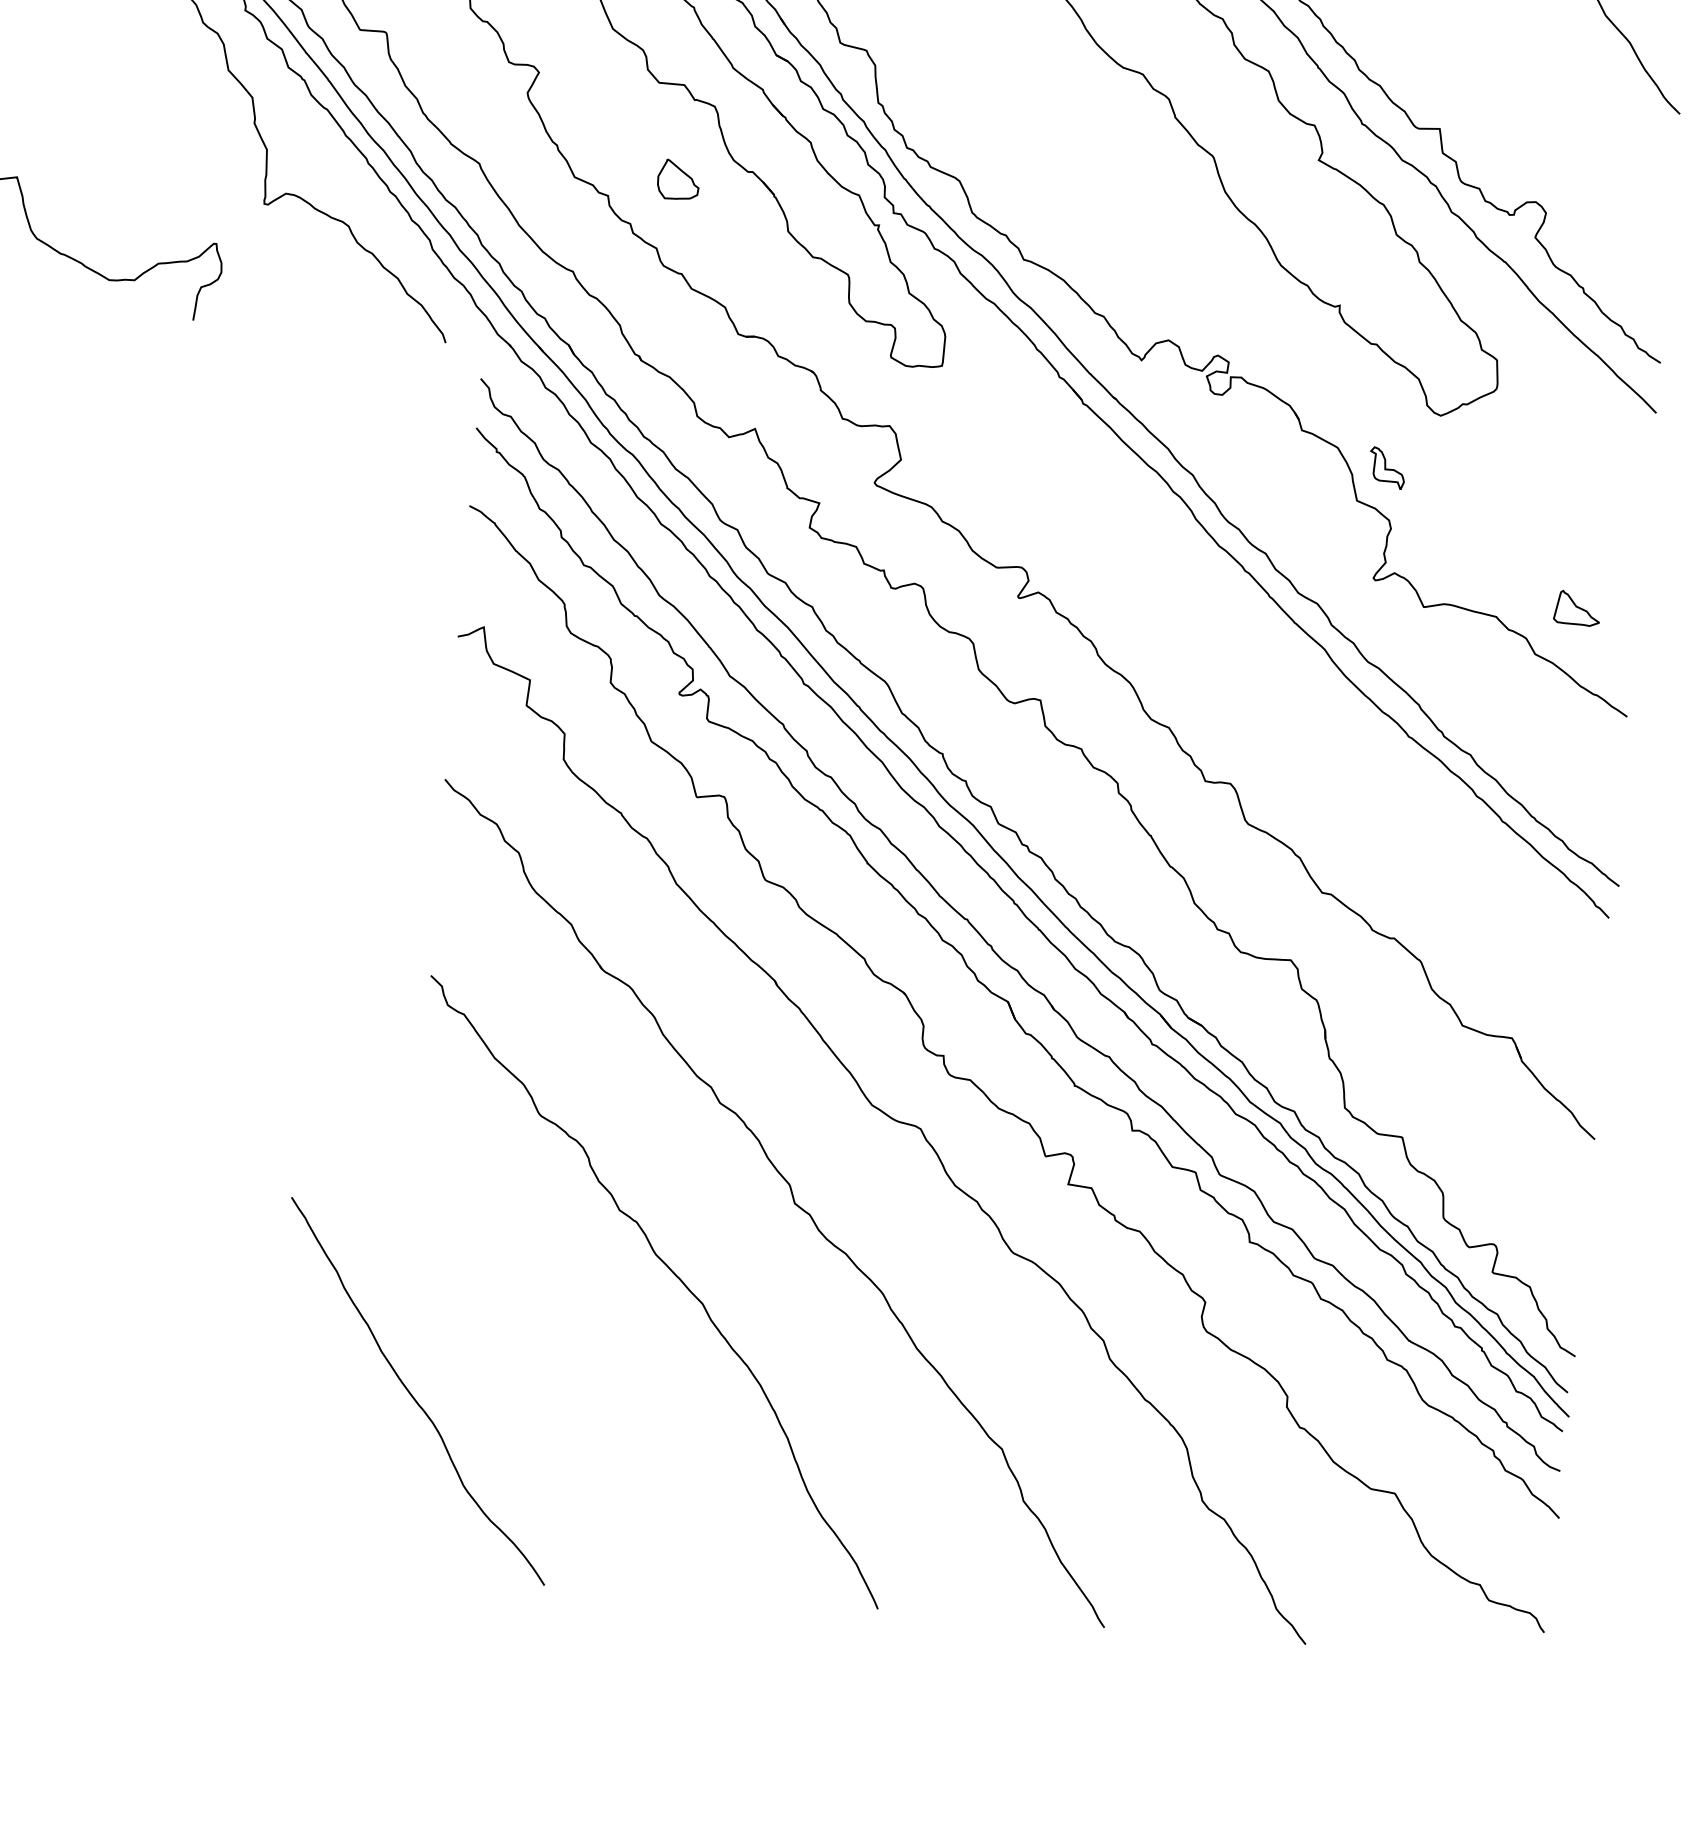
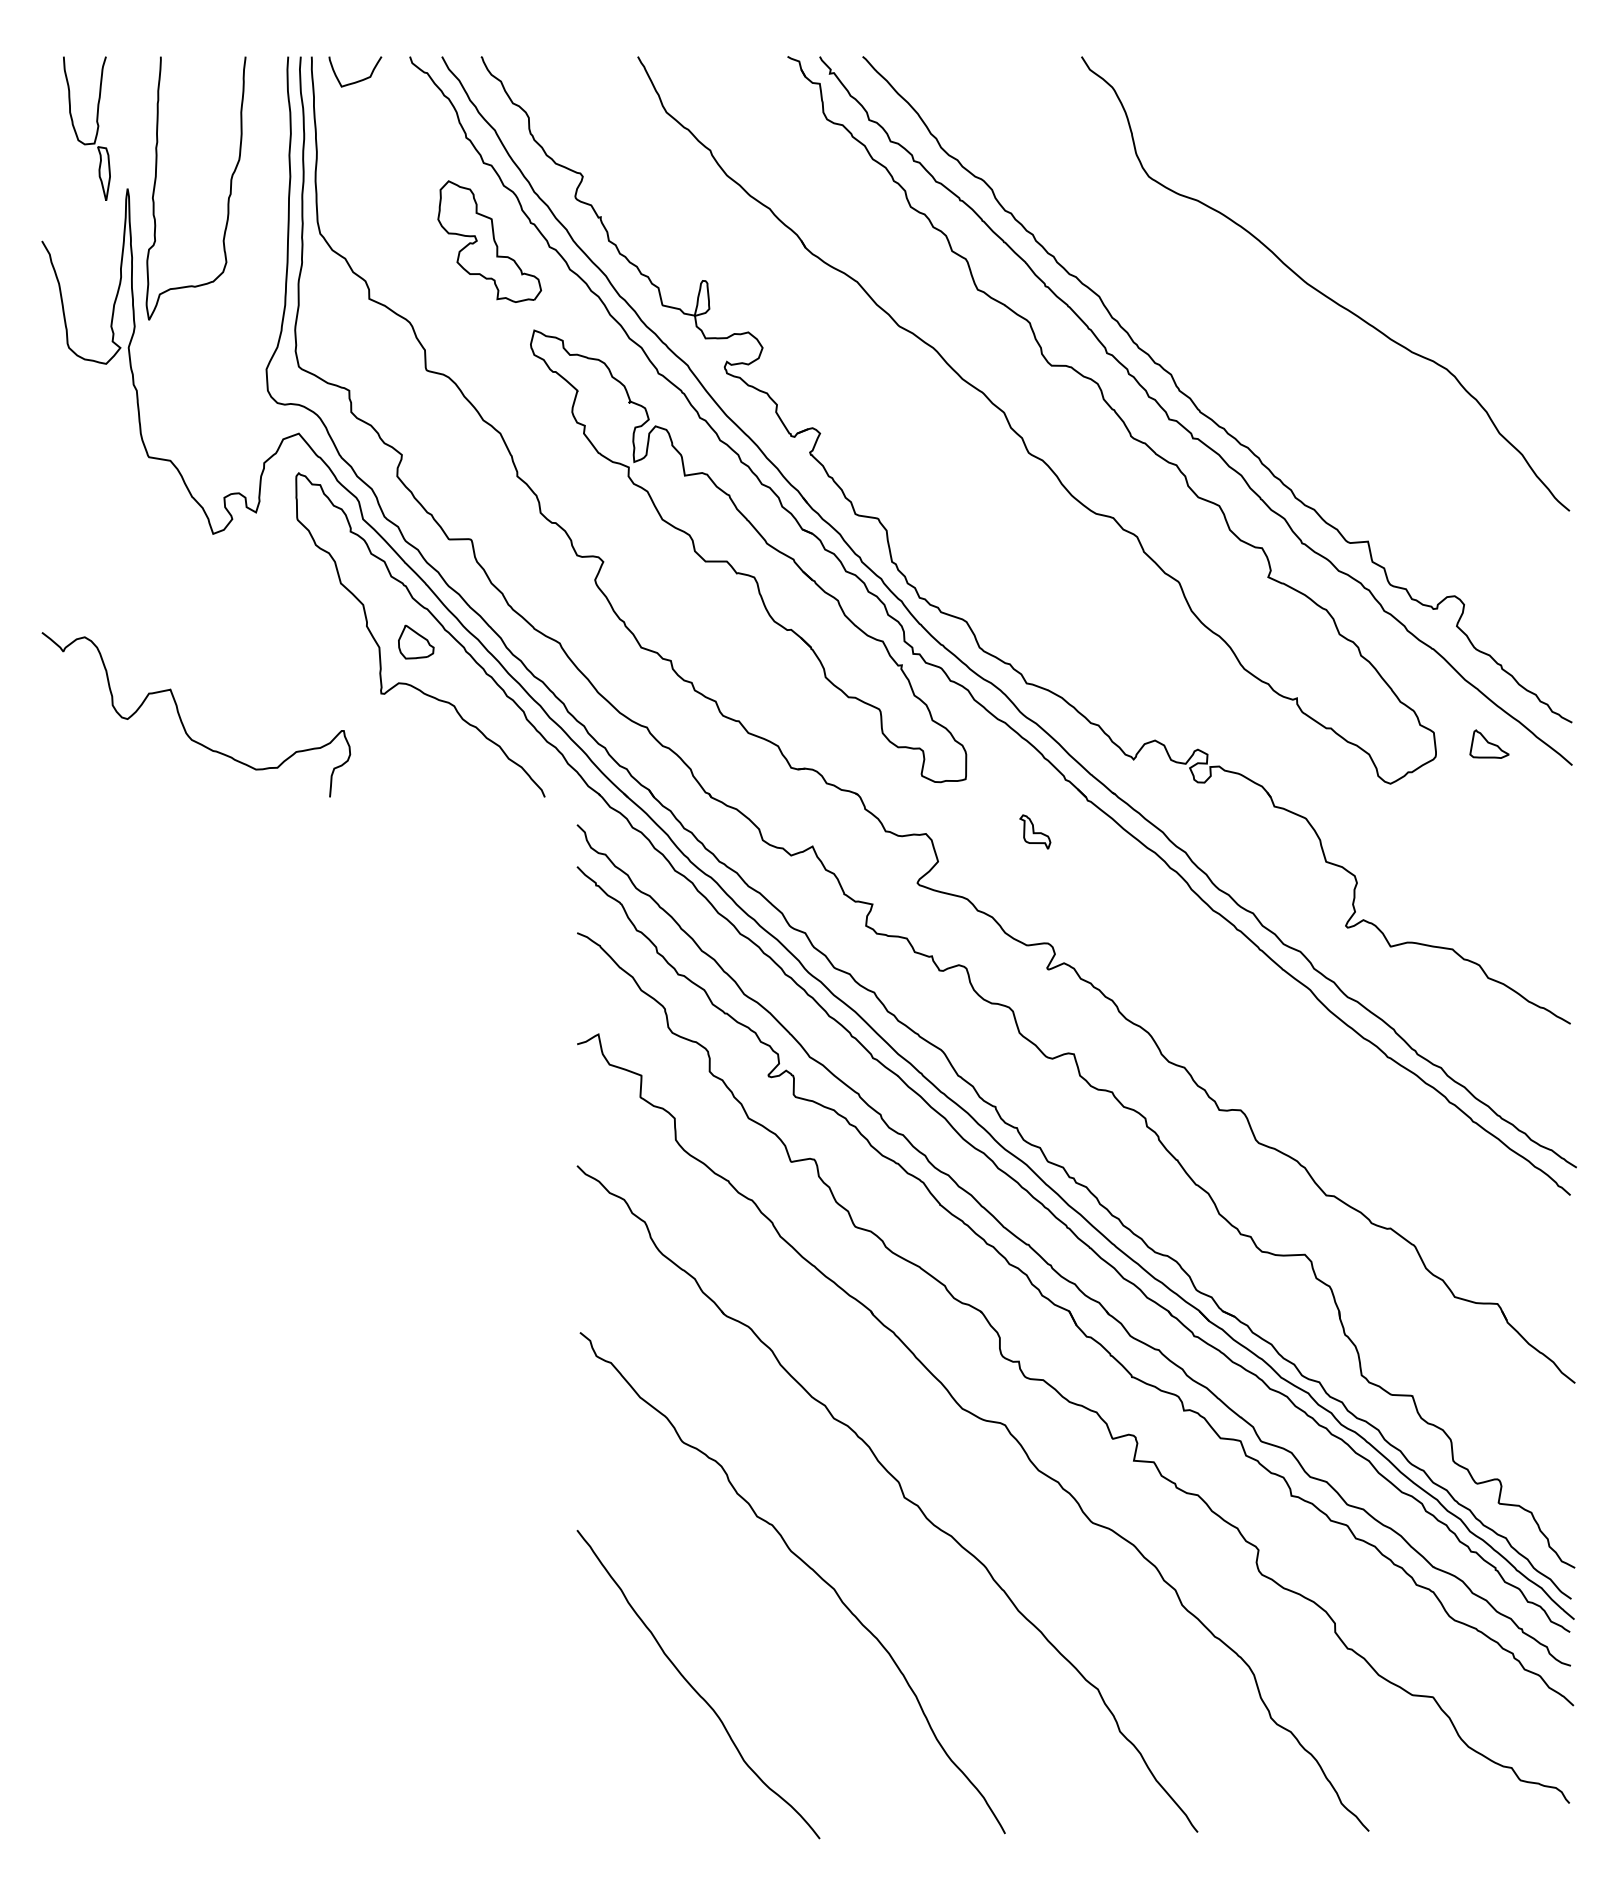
part: (678, 179) -> (416, 641), moved
part: (1387, 467) -> (1035, 831), moved
part: (1577, 607) -> (1489, 743), moved
curve: (412, 1395) -> (694, 1688), moved

